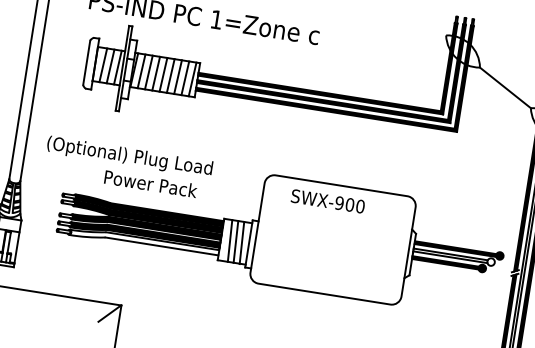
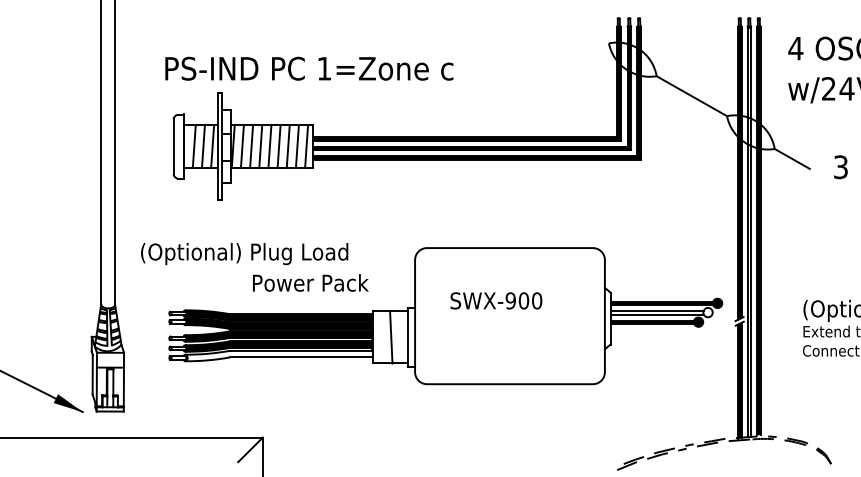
text: (150, 183) -> (310, 282), moved
text: (328, 201) -> (496, 300), moved
line: (229, 241) -> (383, 337), removed
line: (241, 242) -> (398, 337), removed

